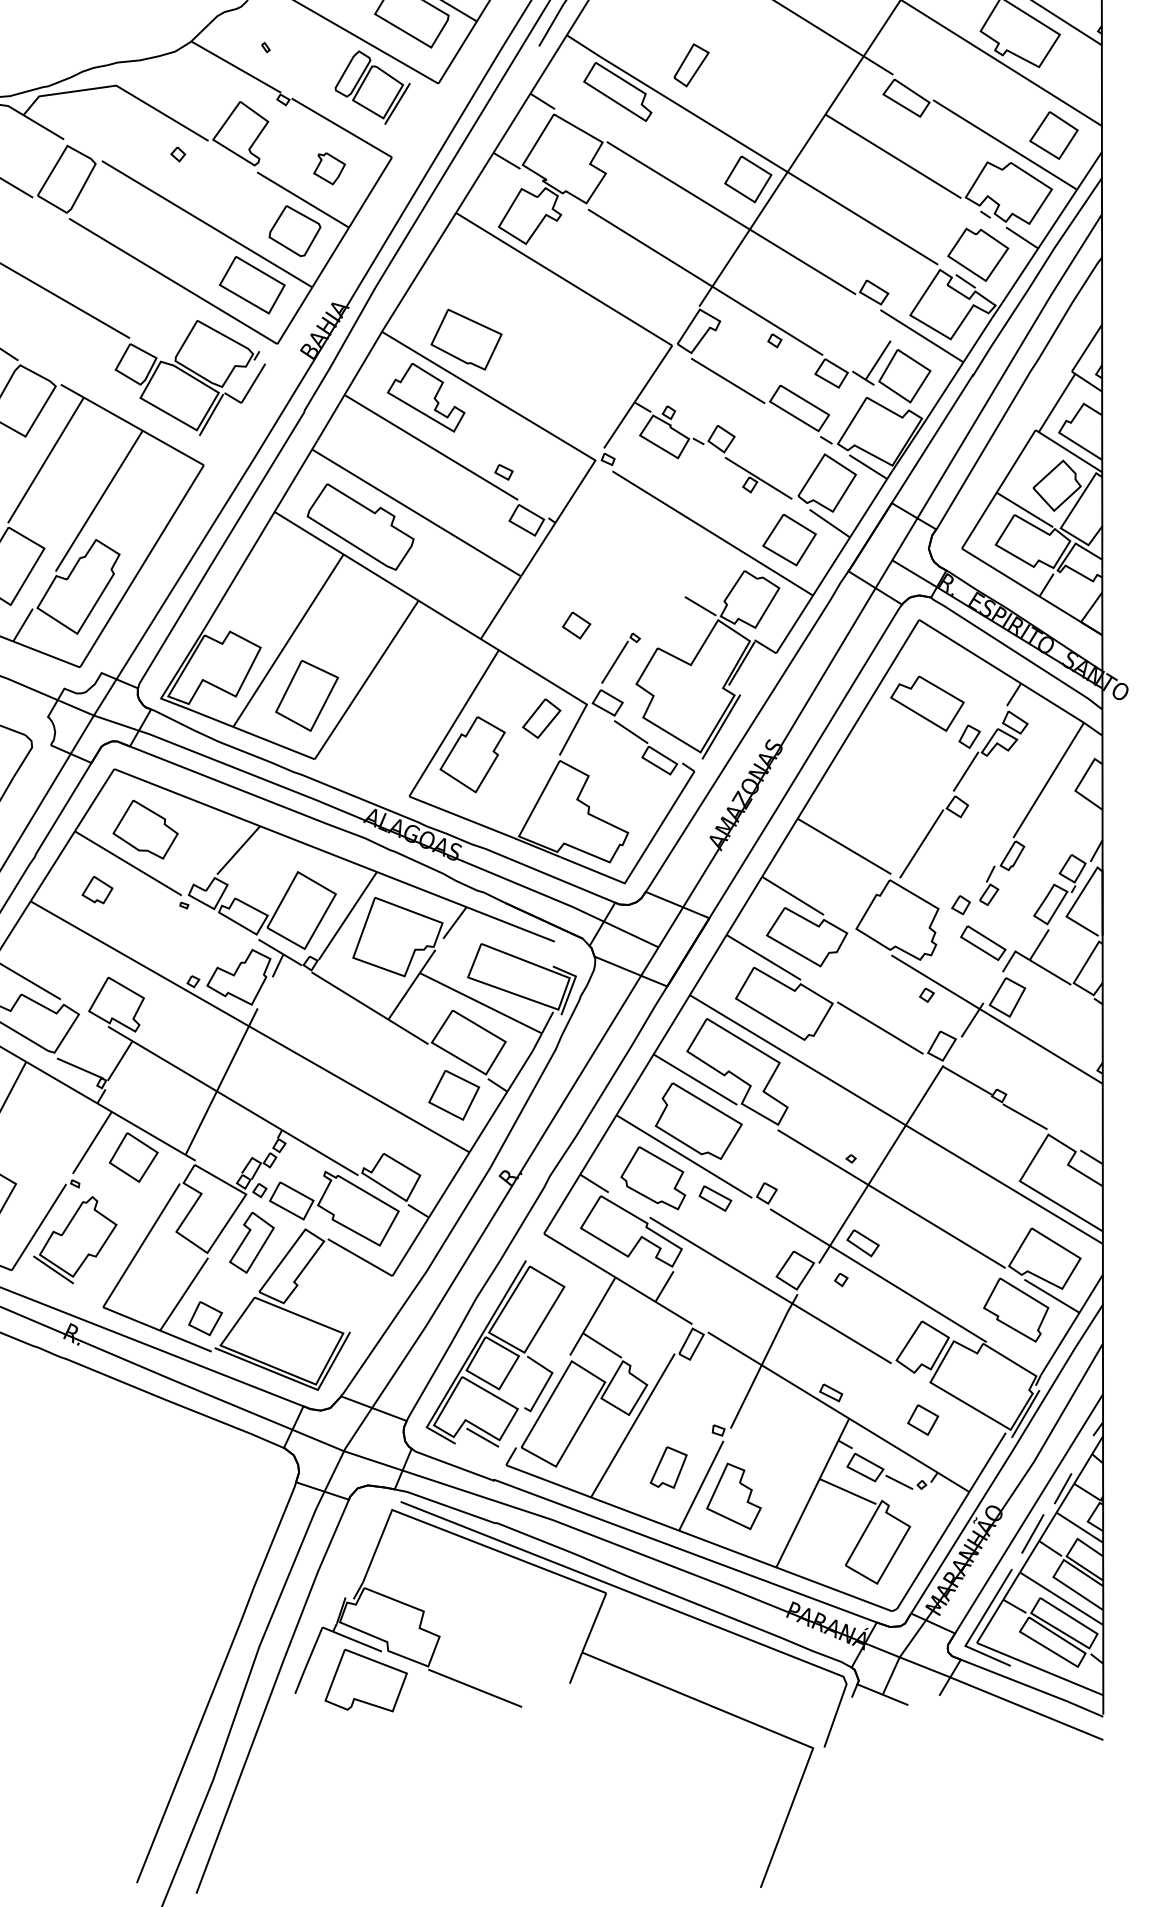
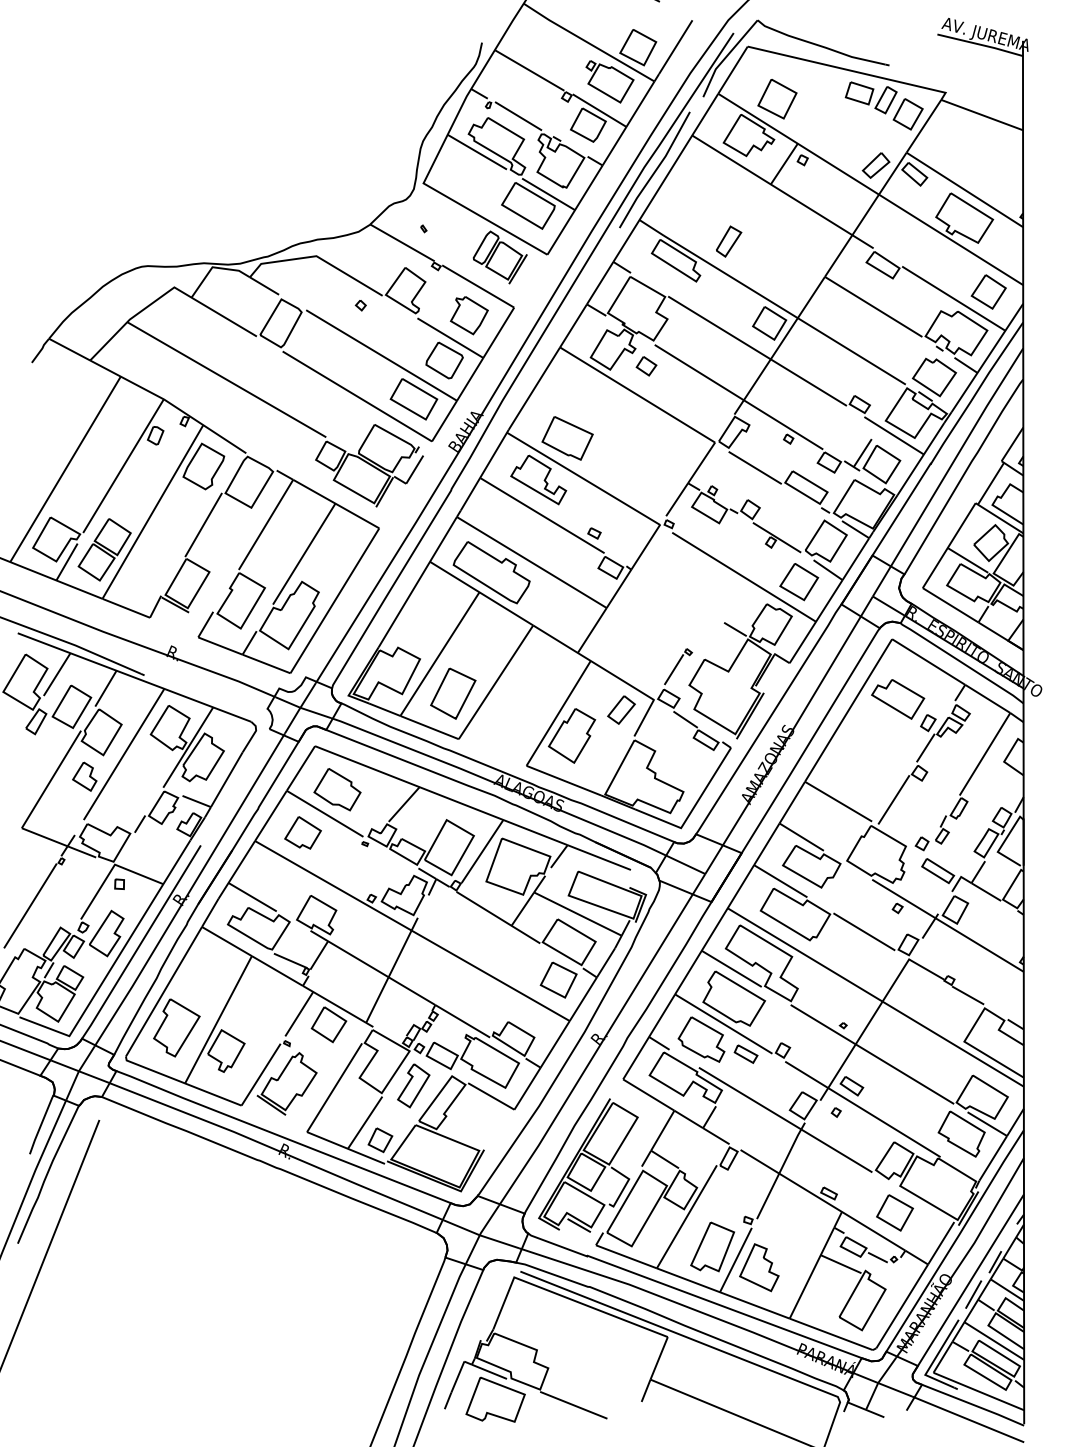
part: (329, 168) -> (469, 315), size x1.67
part: (576, 625) -> (646, 366), moved
part: (96, 889) -> (302, 832), size x1.67
part: (922, 1419) -> (894, 1212), size x1.67
part: (668, 1466) -> (712, 1246), size x1.67

